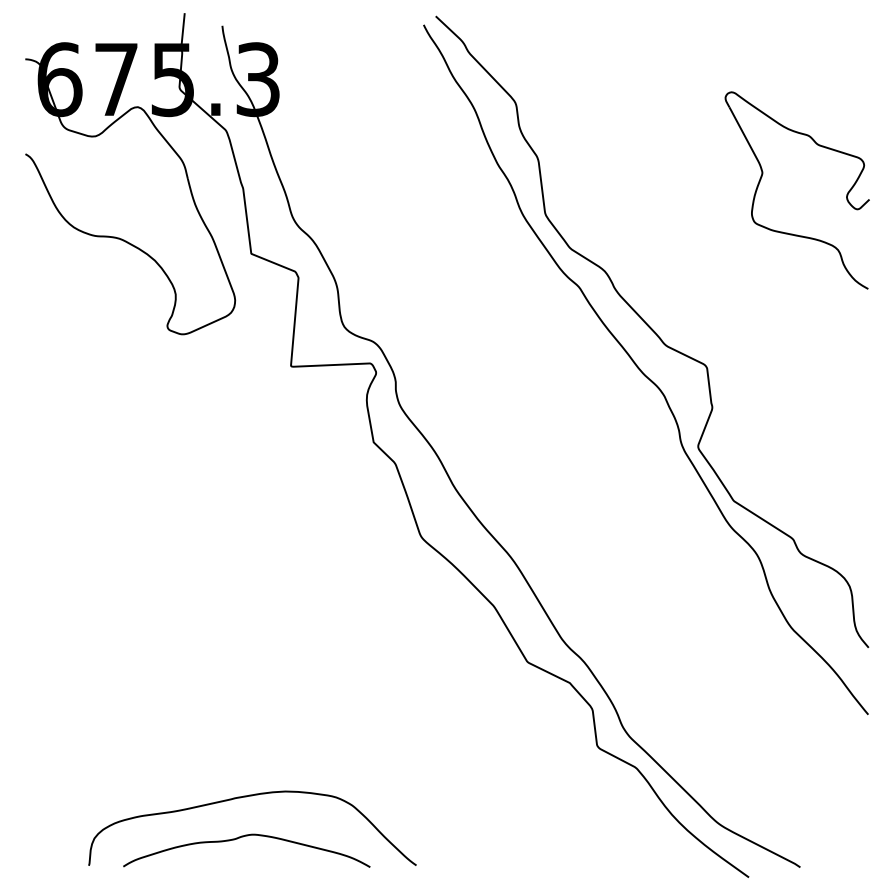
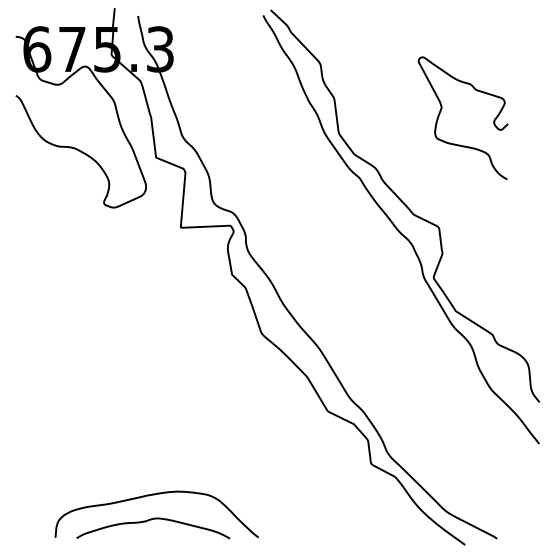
part: (763, 176) -> (442, 109), moved

